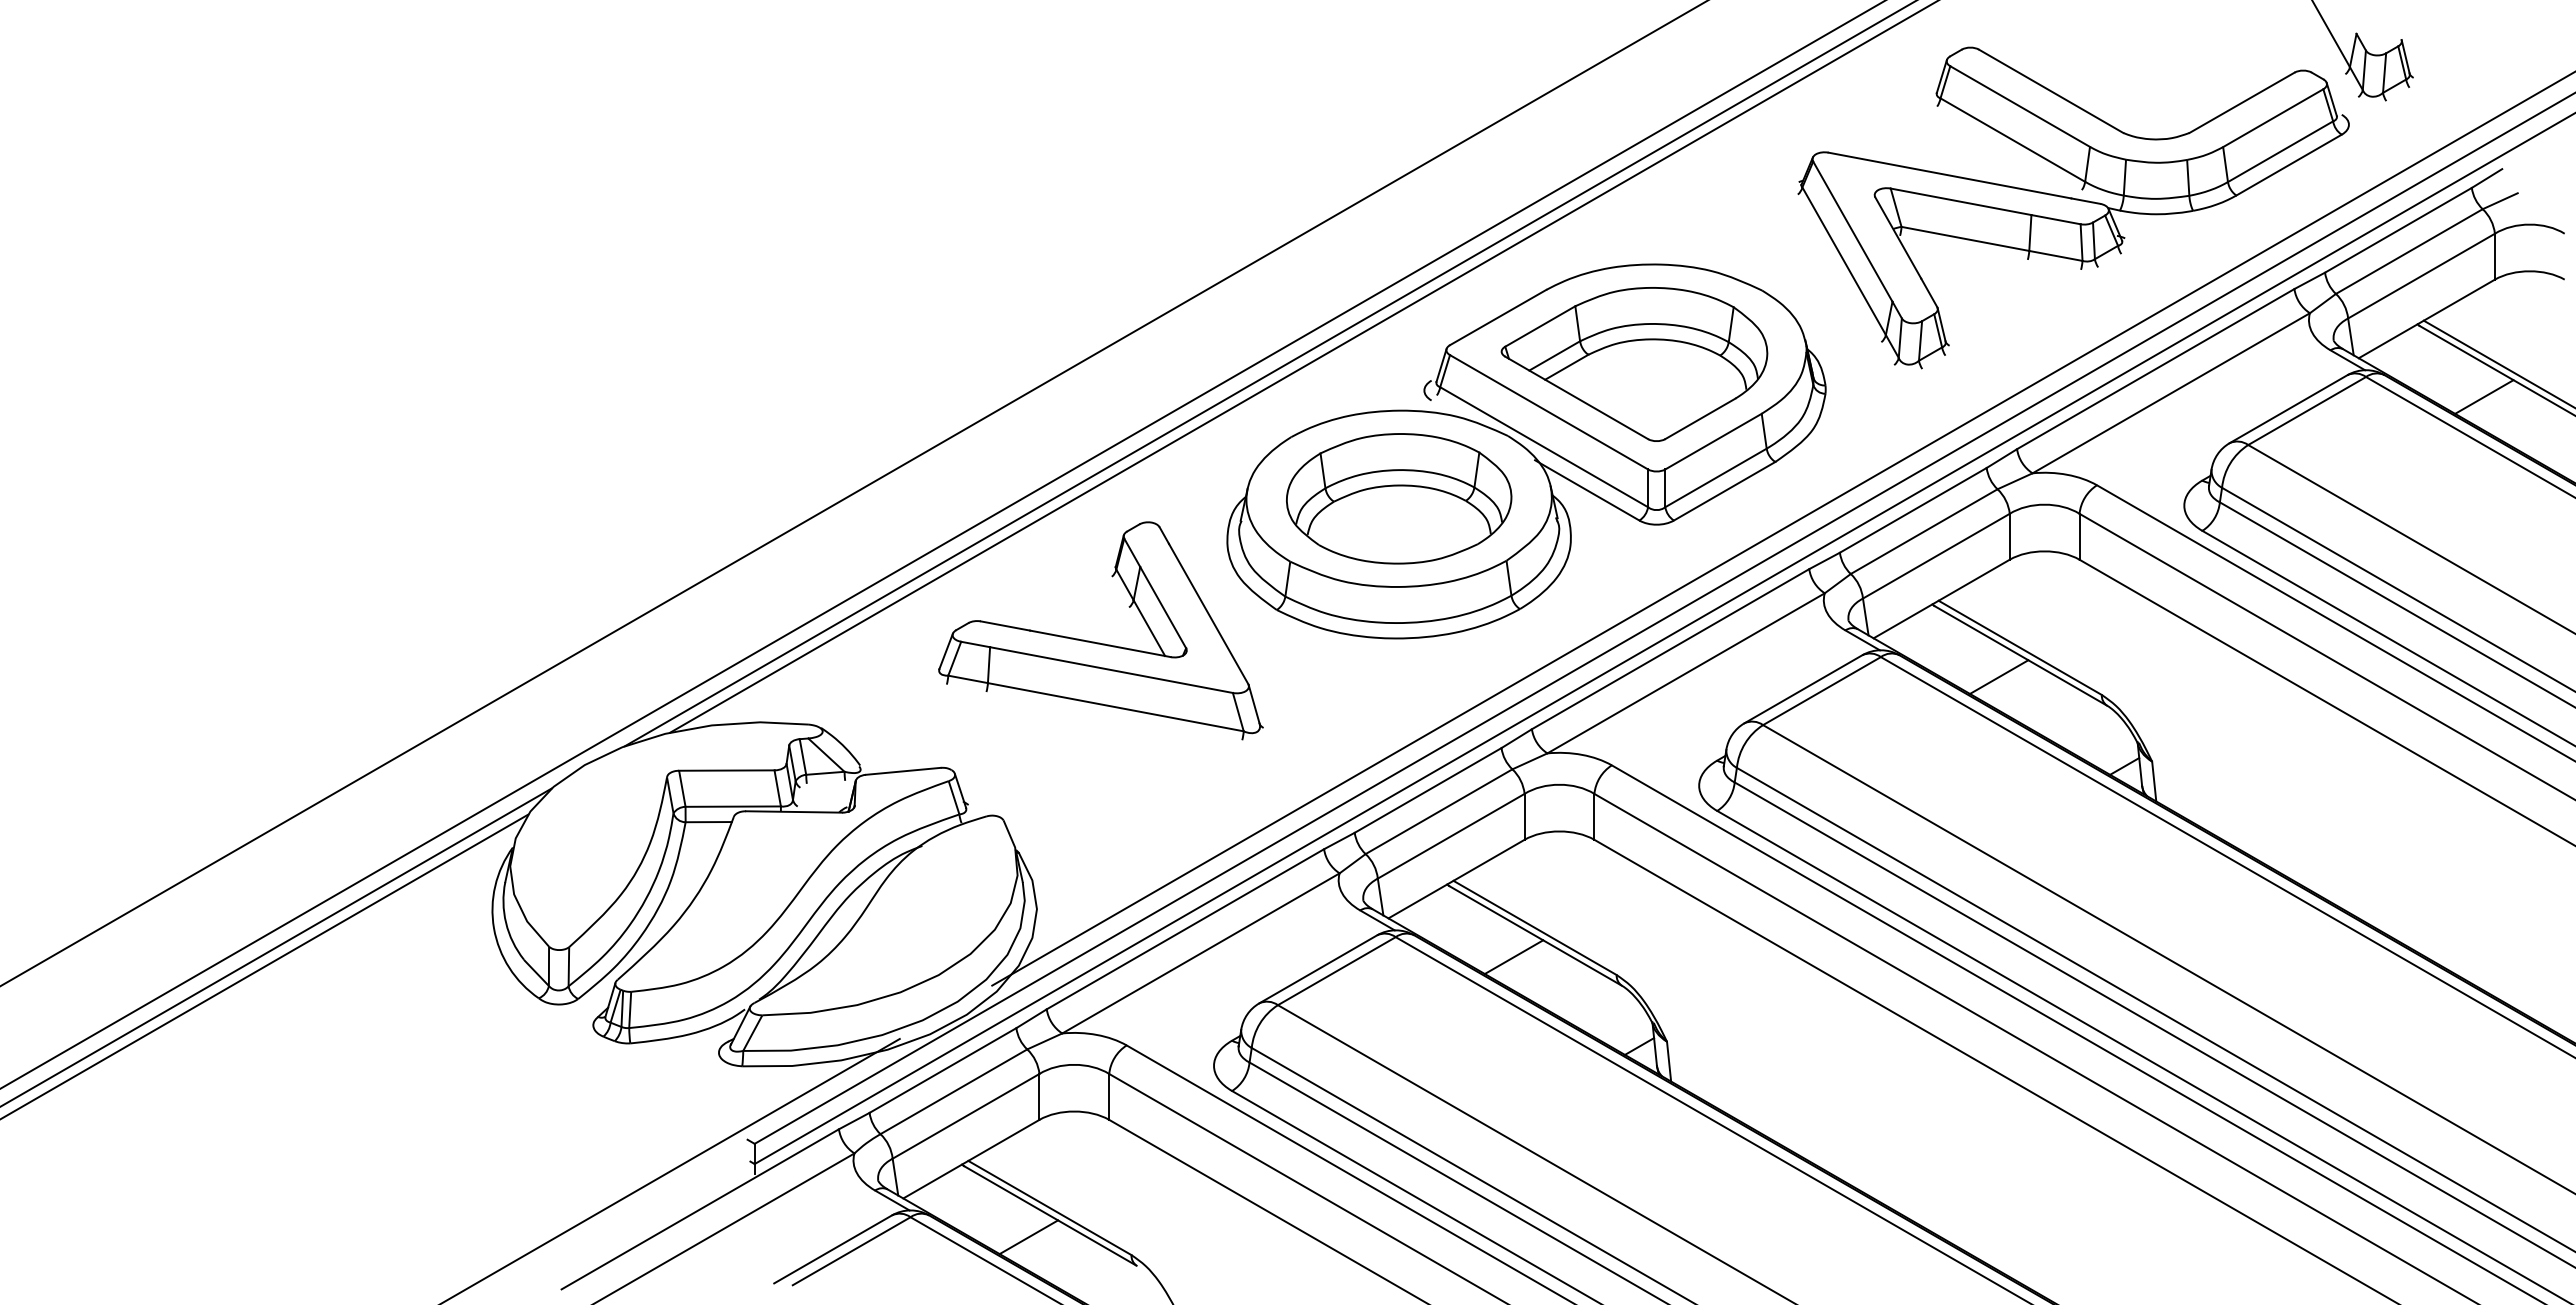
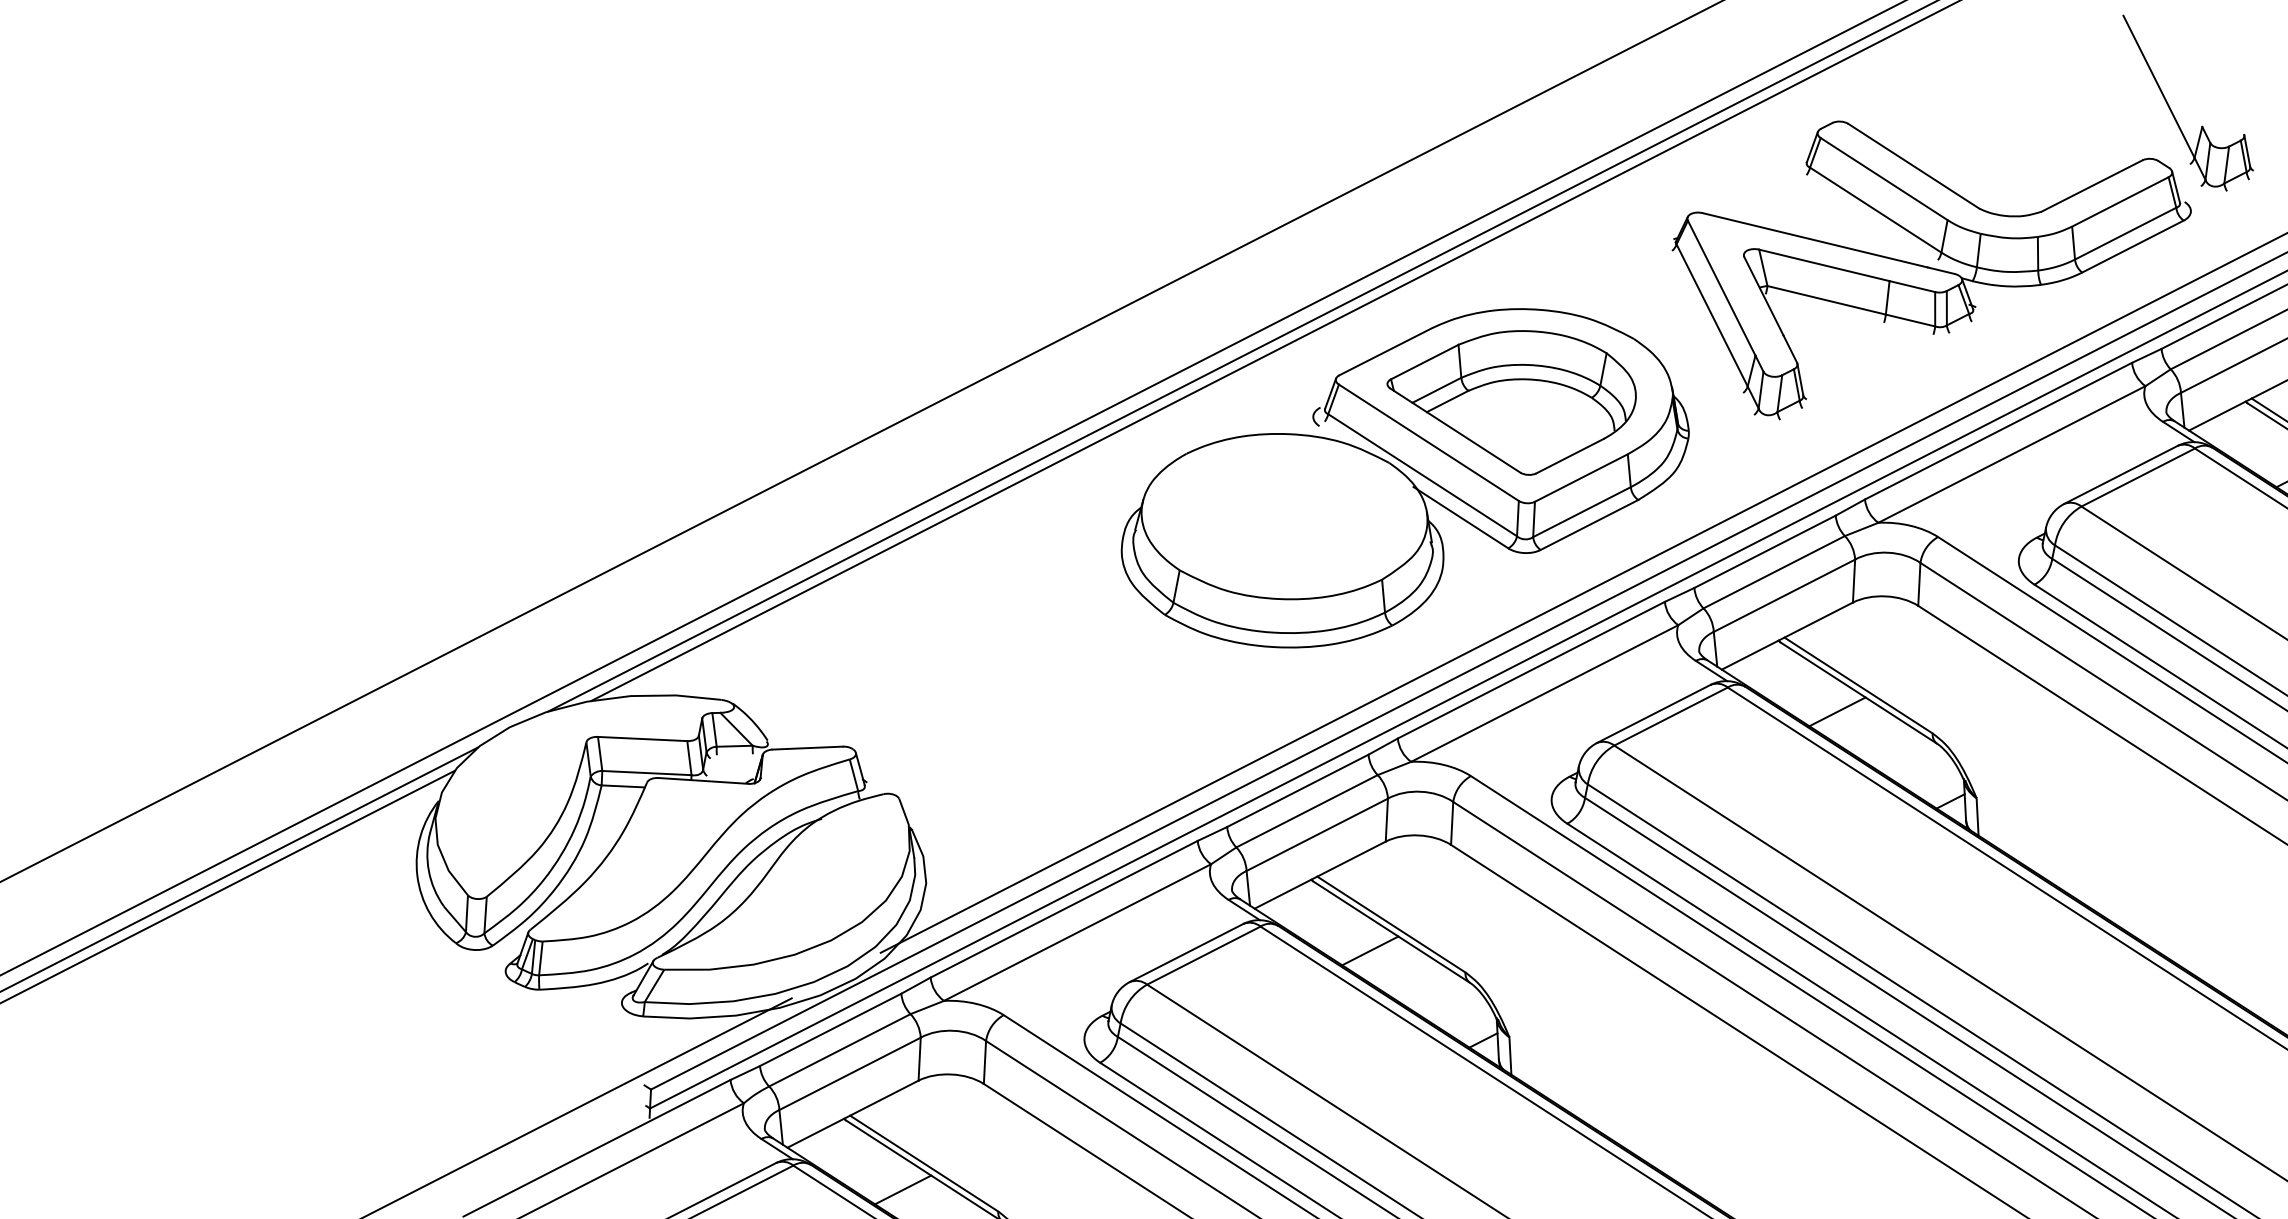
part: (1399, 498) -> (1284, 516), removed
part: (1099, 642) -> (997, 636), removed

